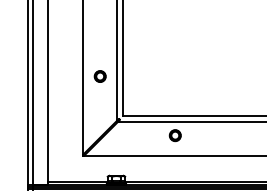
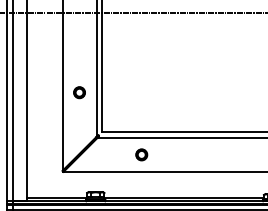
part: (175, 135) -> (141, 154), moved

